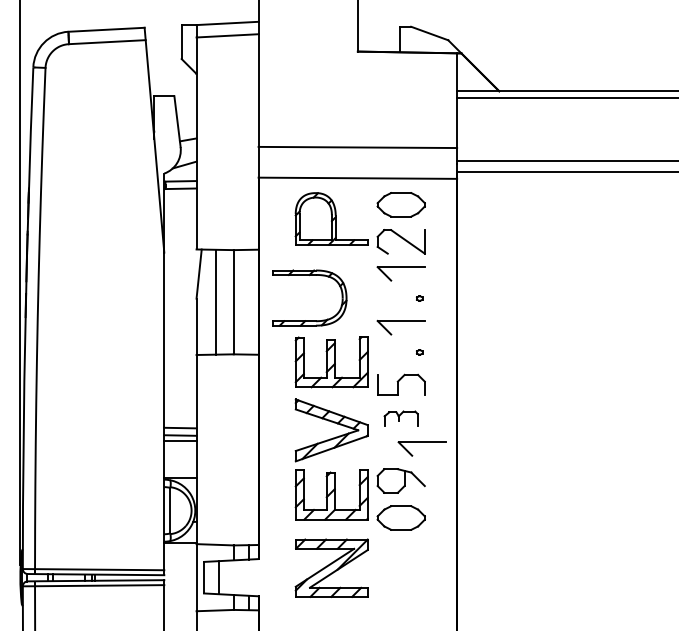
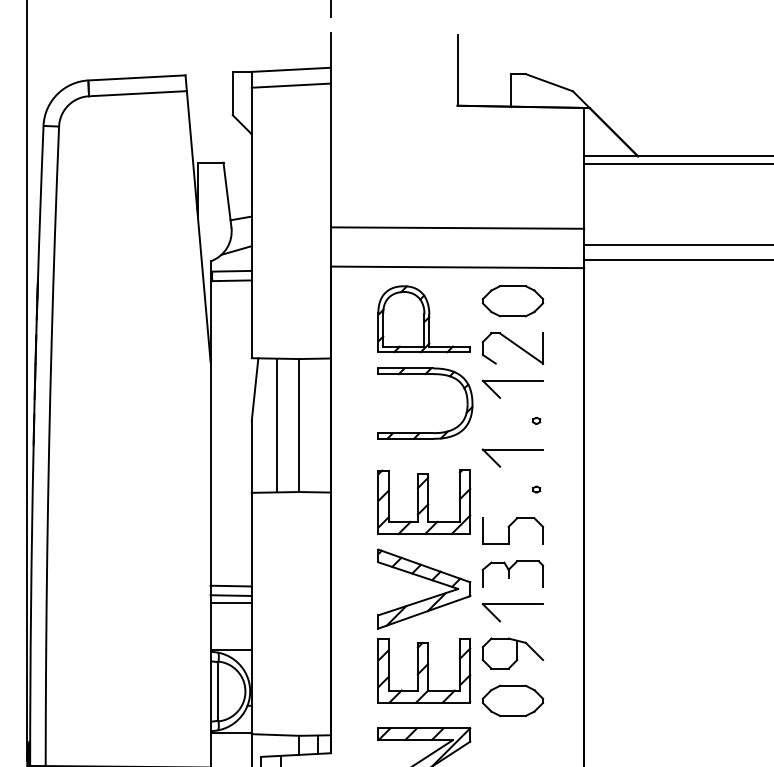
part: (309, 275) -> (425, 374), moved
part: (400, 418) -> (511, 573), size x1.43
part: (421, 448) -> (511, 612), moved

